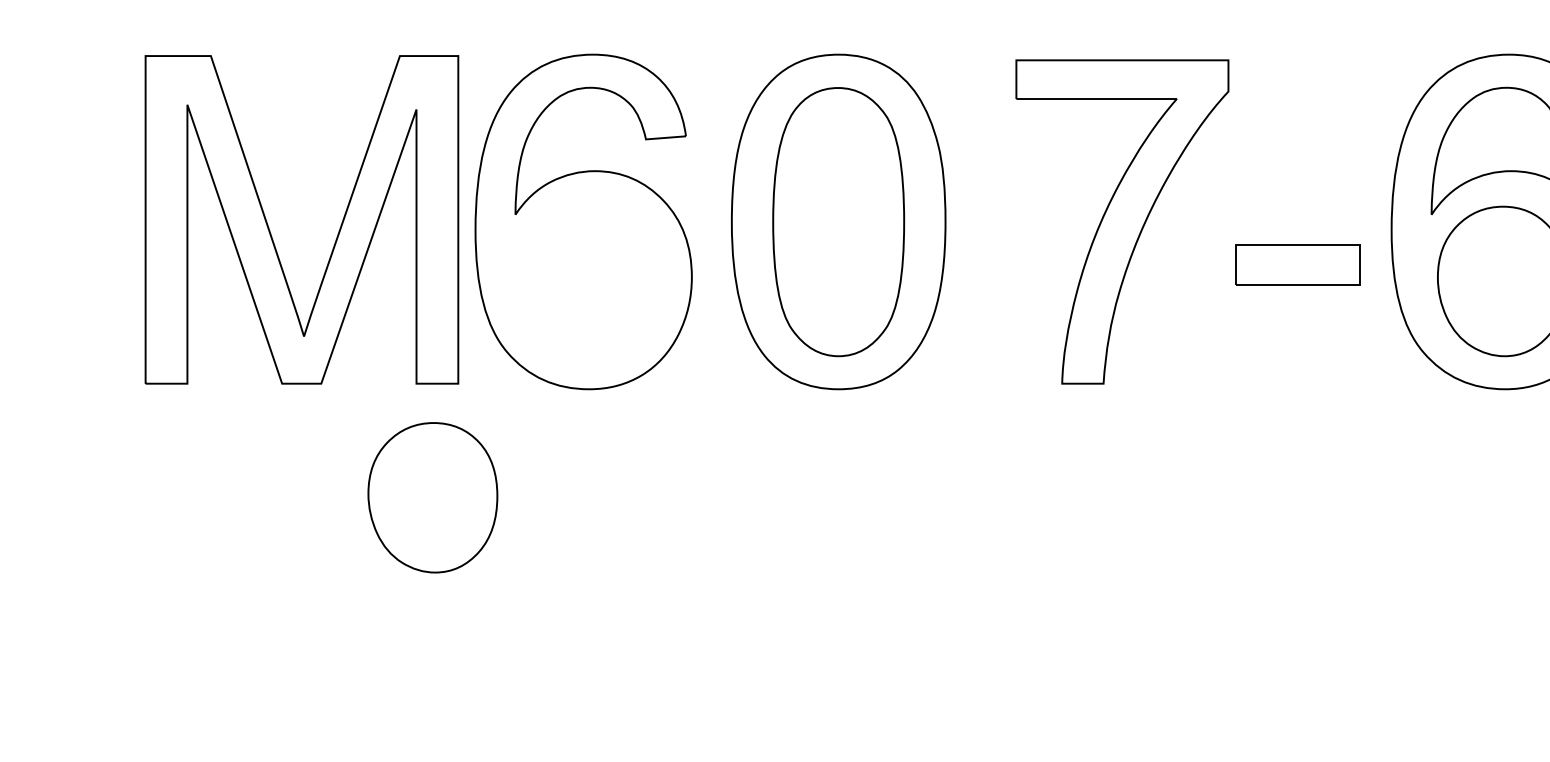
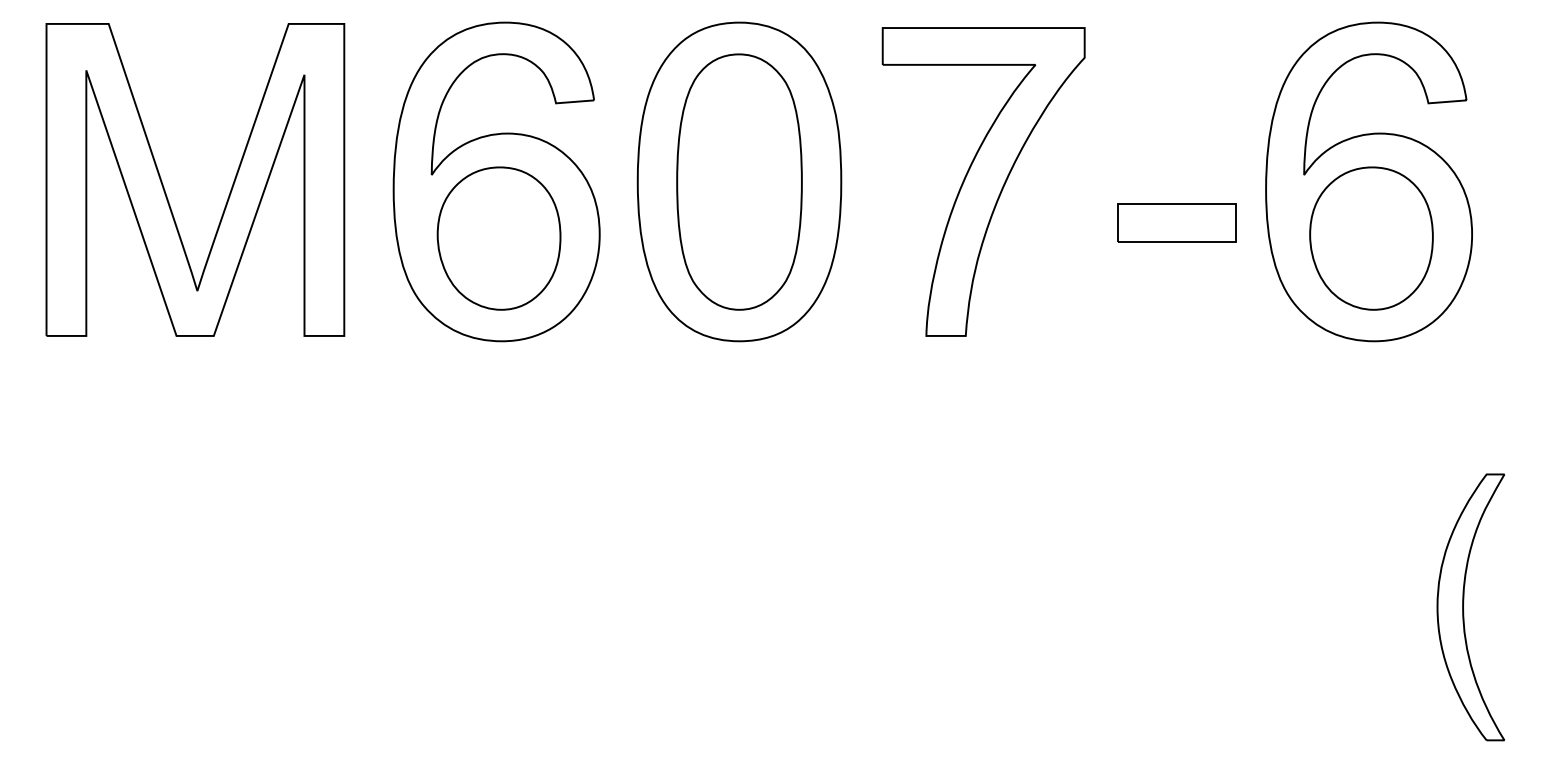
part: (1122, 221) -> (983, 181), moved
part: (270, 230) -> (165, 190), moved
part: (432, 497) -> (498, 238), moved

